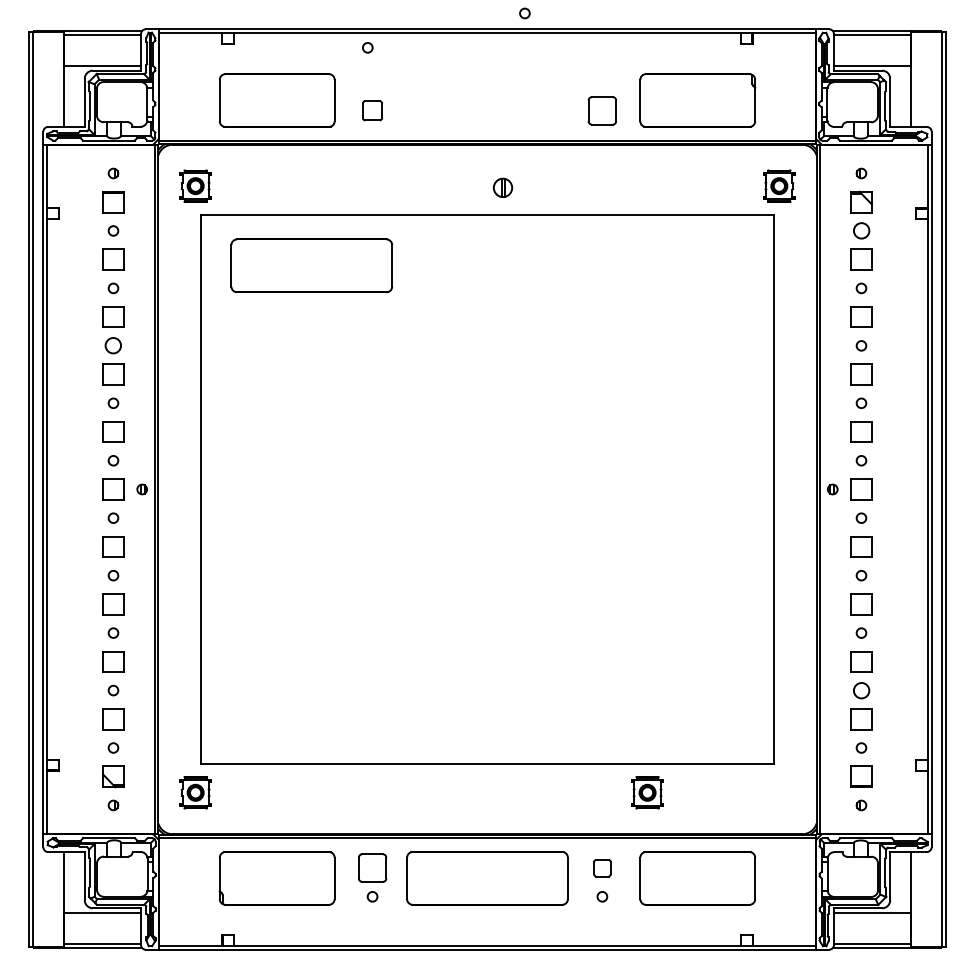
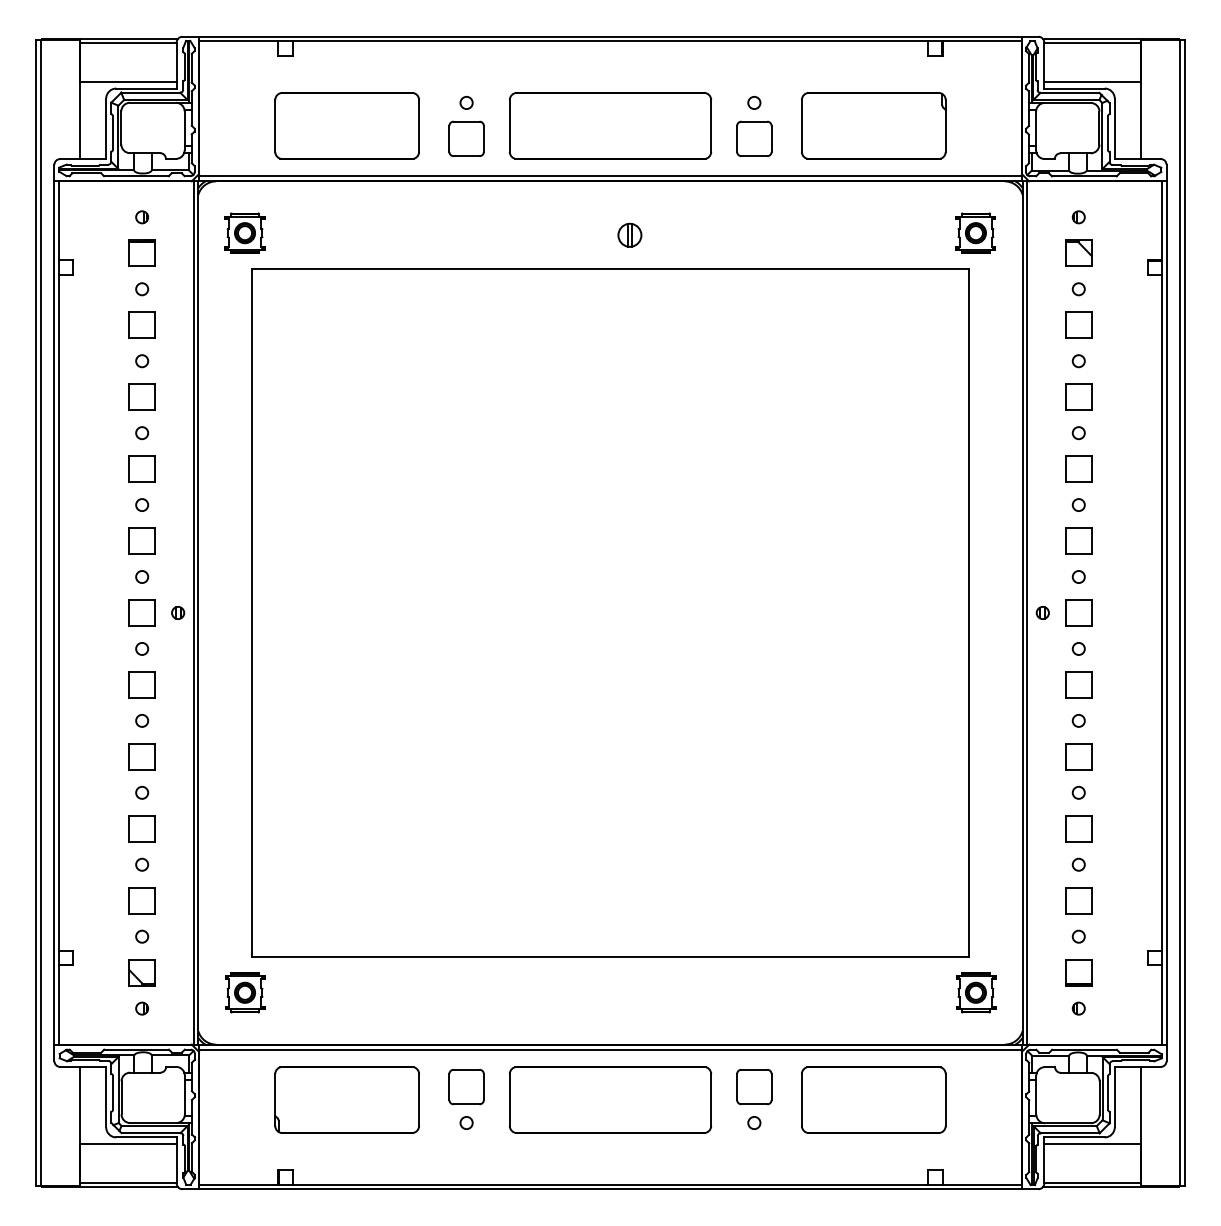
circle: (525, 13) -> (754, 102), moved
circle: (367, 47) -> (466, 102), moved
part: (372, 110) -> (466, 138), size x1.43
circle: (861, 231) -> (1078, 289), size x0.62
part: (311, 265) -> (610, 125), moved
circle: (113, 346) -> (142, 433), size x0.62
circle: (861, 690) -> (1078, 864), size x0.62
part: (648, 792) -> (976, 992), moved
part: (602, 868) -> (754, 1087), size x1.67

